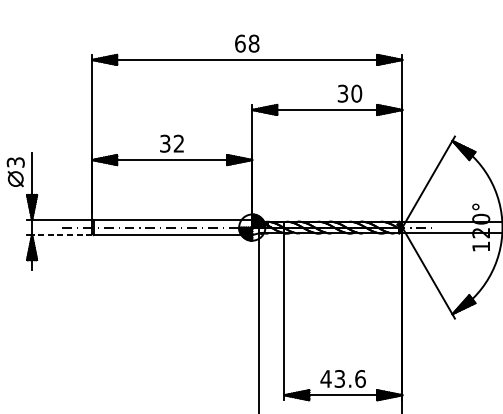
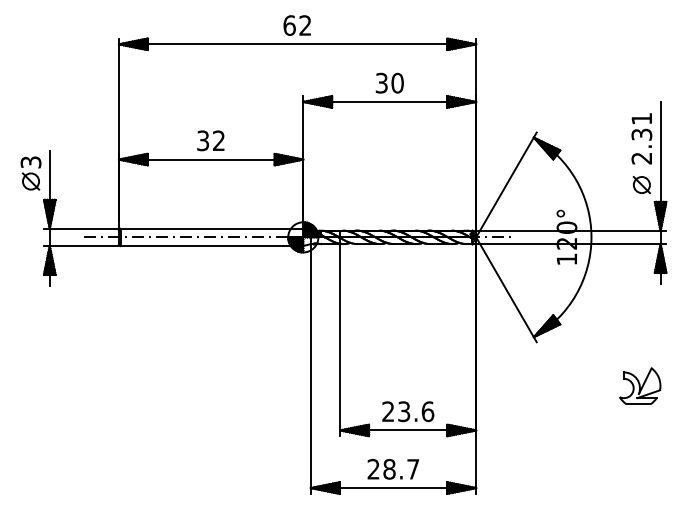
text: (254, 43) -> (305, 25), 68 -> 62
text: (349, 93) -> (389, 82), moved
line: (62, 235) -> (84, 246), dashed -> solid
text: (325, 378) -> (387, 411), 43.6 -> 23.6

